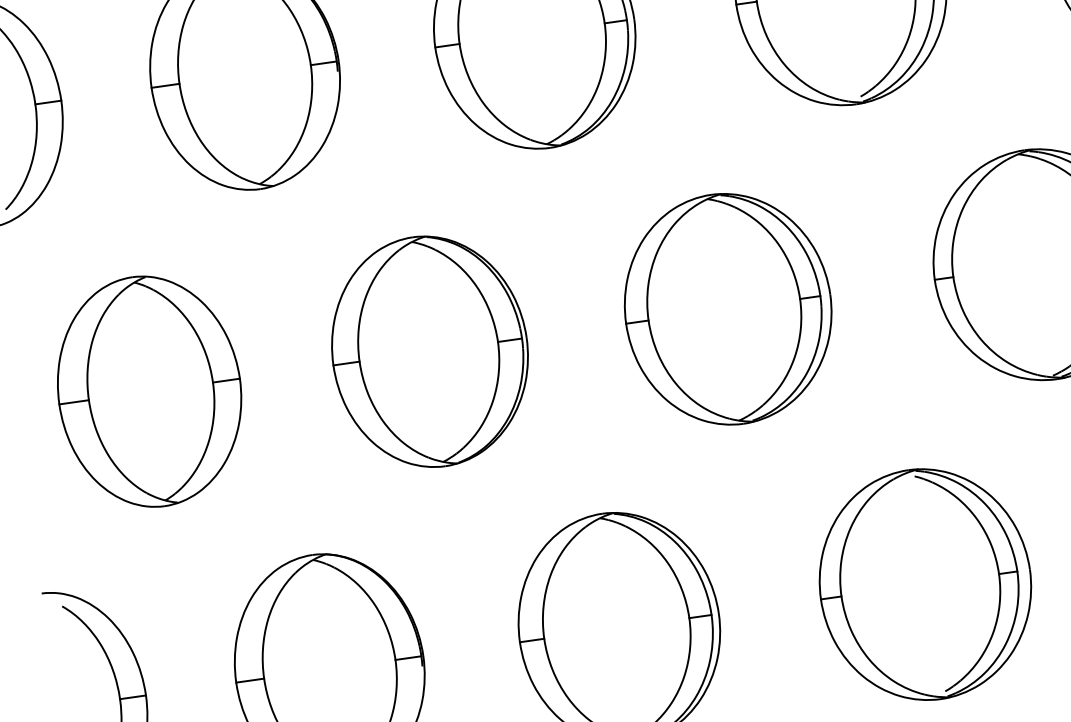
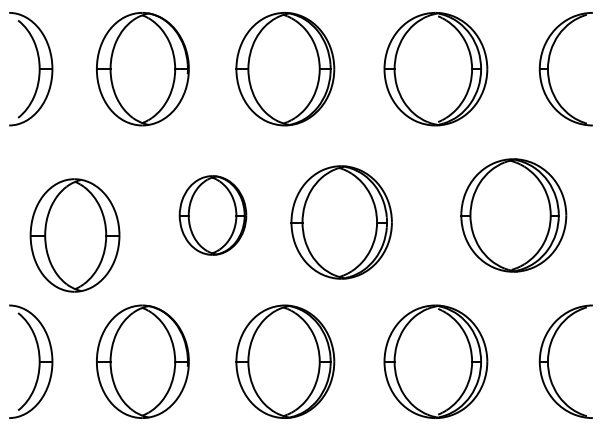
part: (727, 309) -> (341, 222), moved
part: (429, 351) -> (212, 215), size x0.7
part: (148, 391) -> (74, 235), moved

